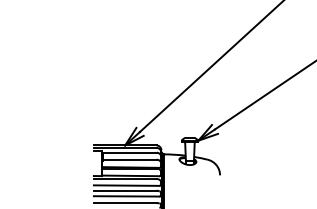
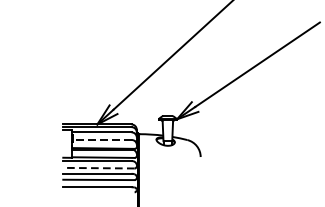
line: (129, 159) -> (102, 139), solid -> dashed
line: (126, 185) -> (98, 168), solid -> dashed

